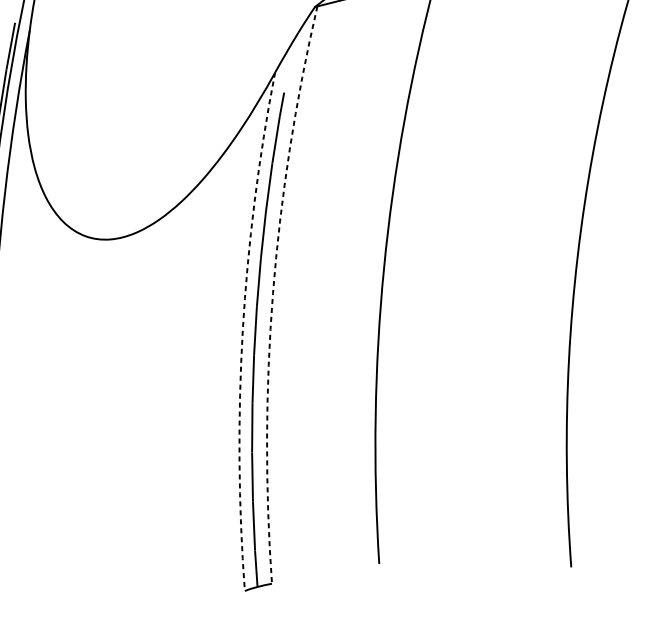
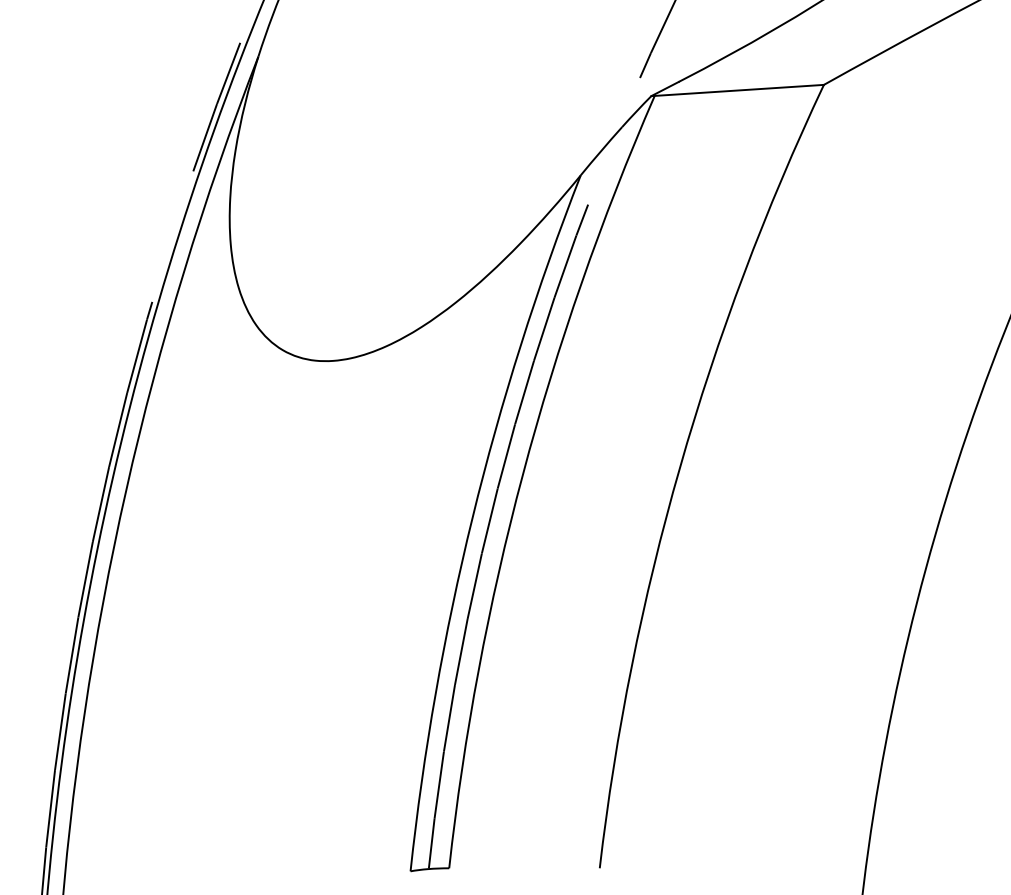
arc: (272, 293) -> (522, 474), dashed -> solid
arc: (242, 330) -> (472, 517), dashed -> solid

